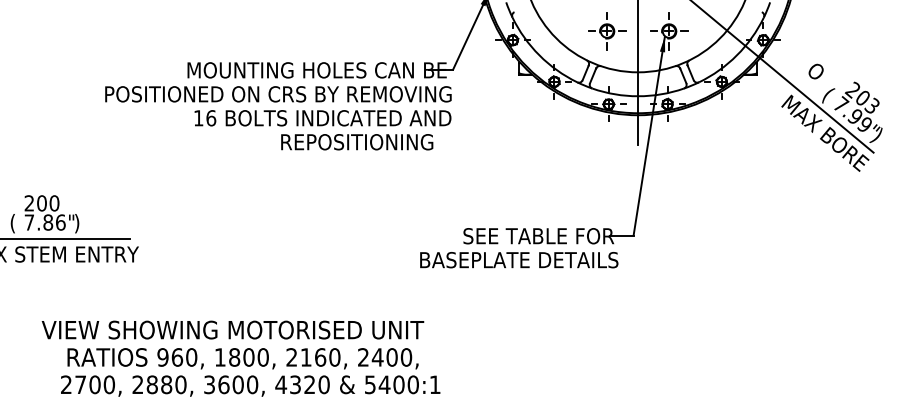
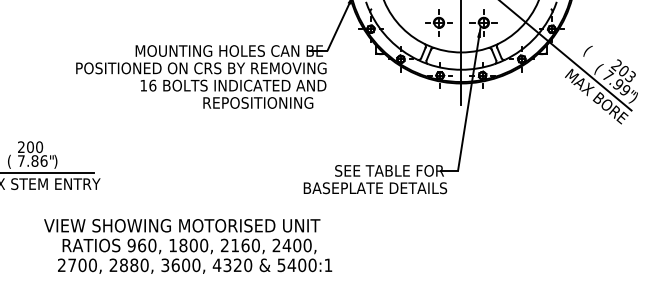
text: (814, 71) -> (588, 51), O -> (
text: (240, 358) -> (187, 246), moved

